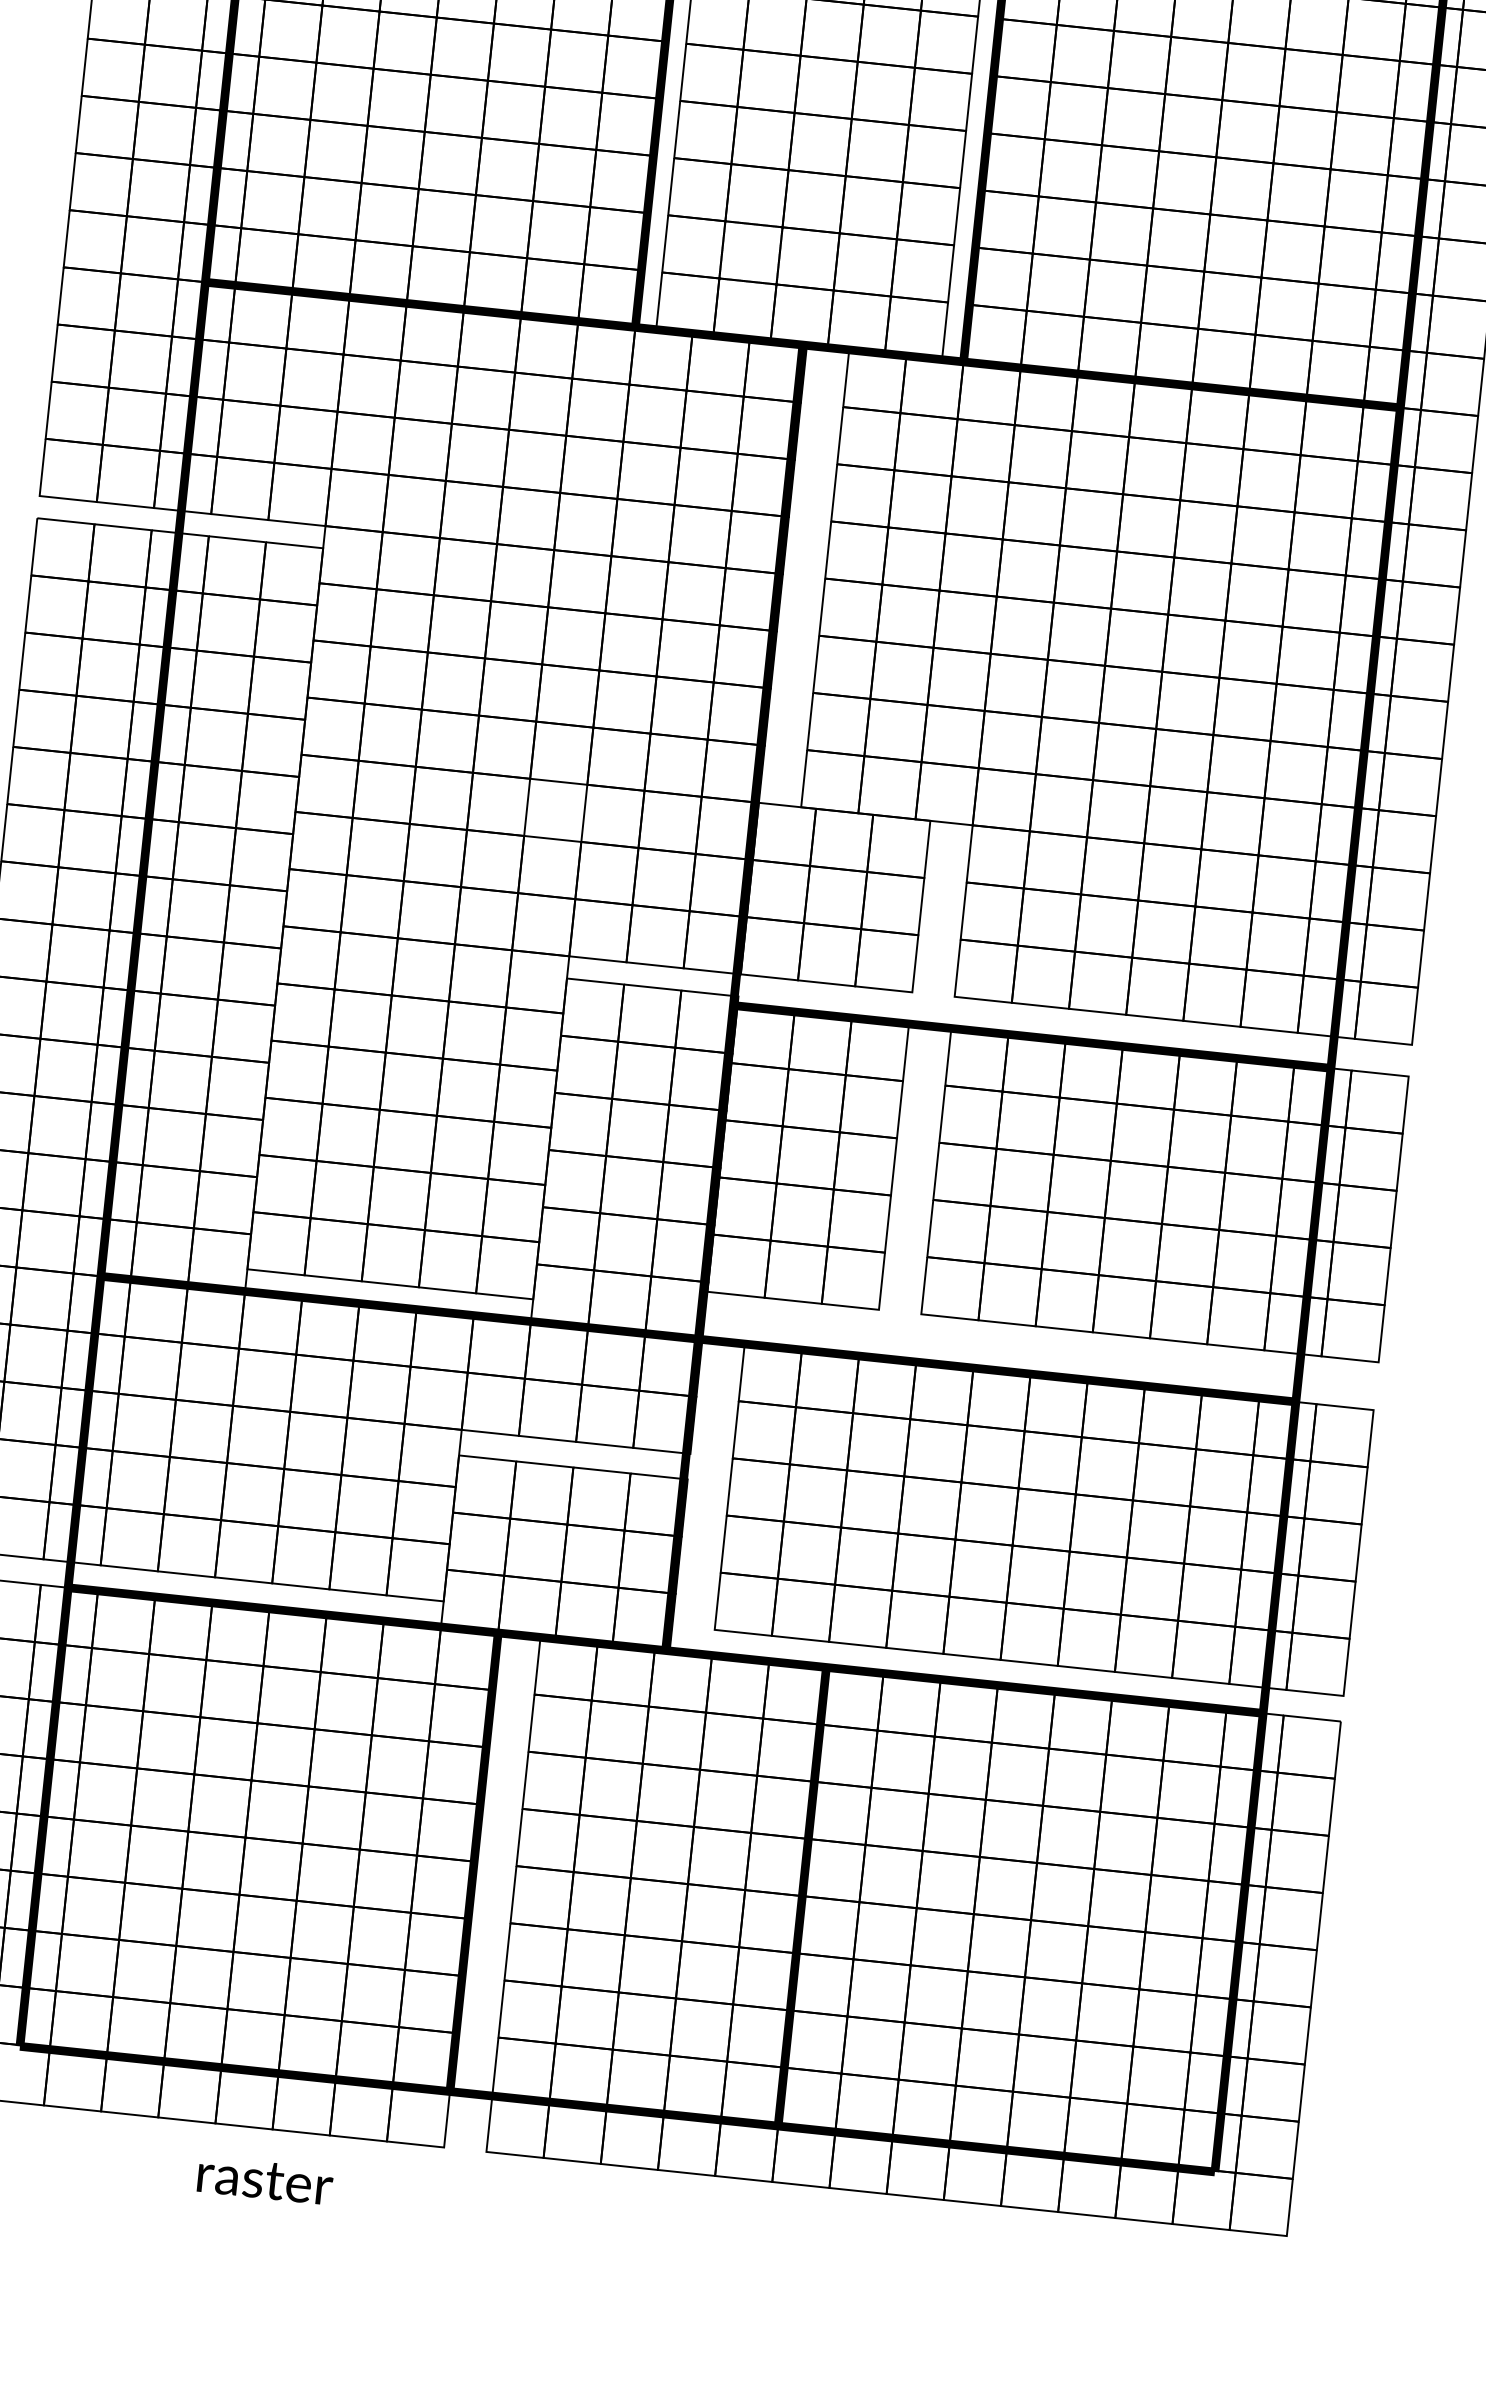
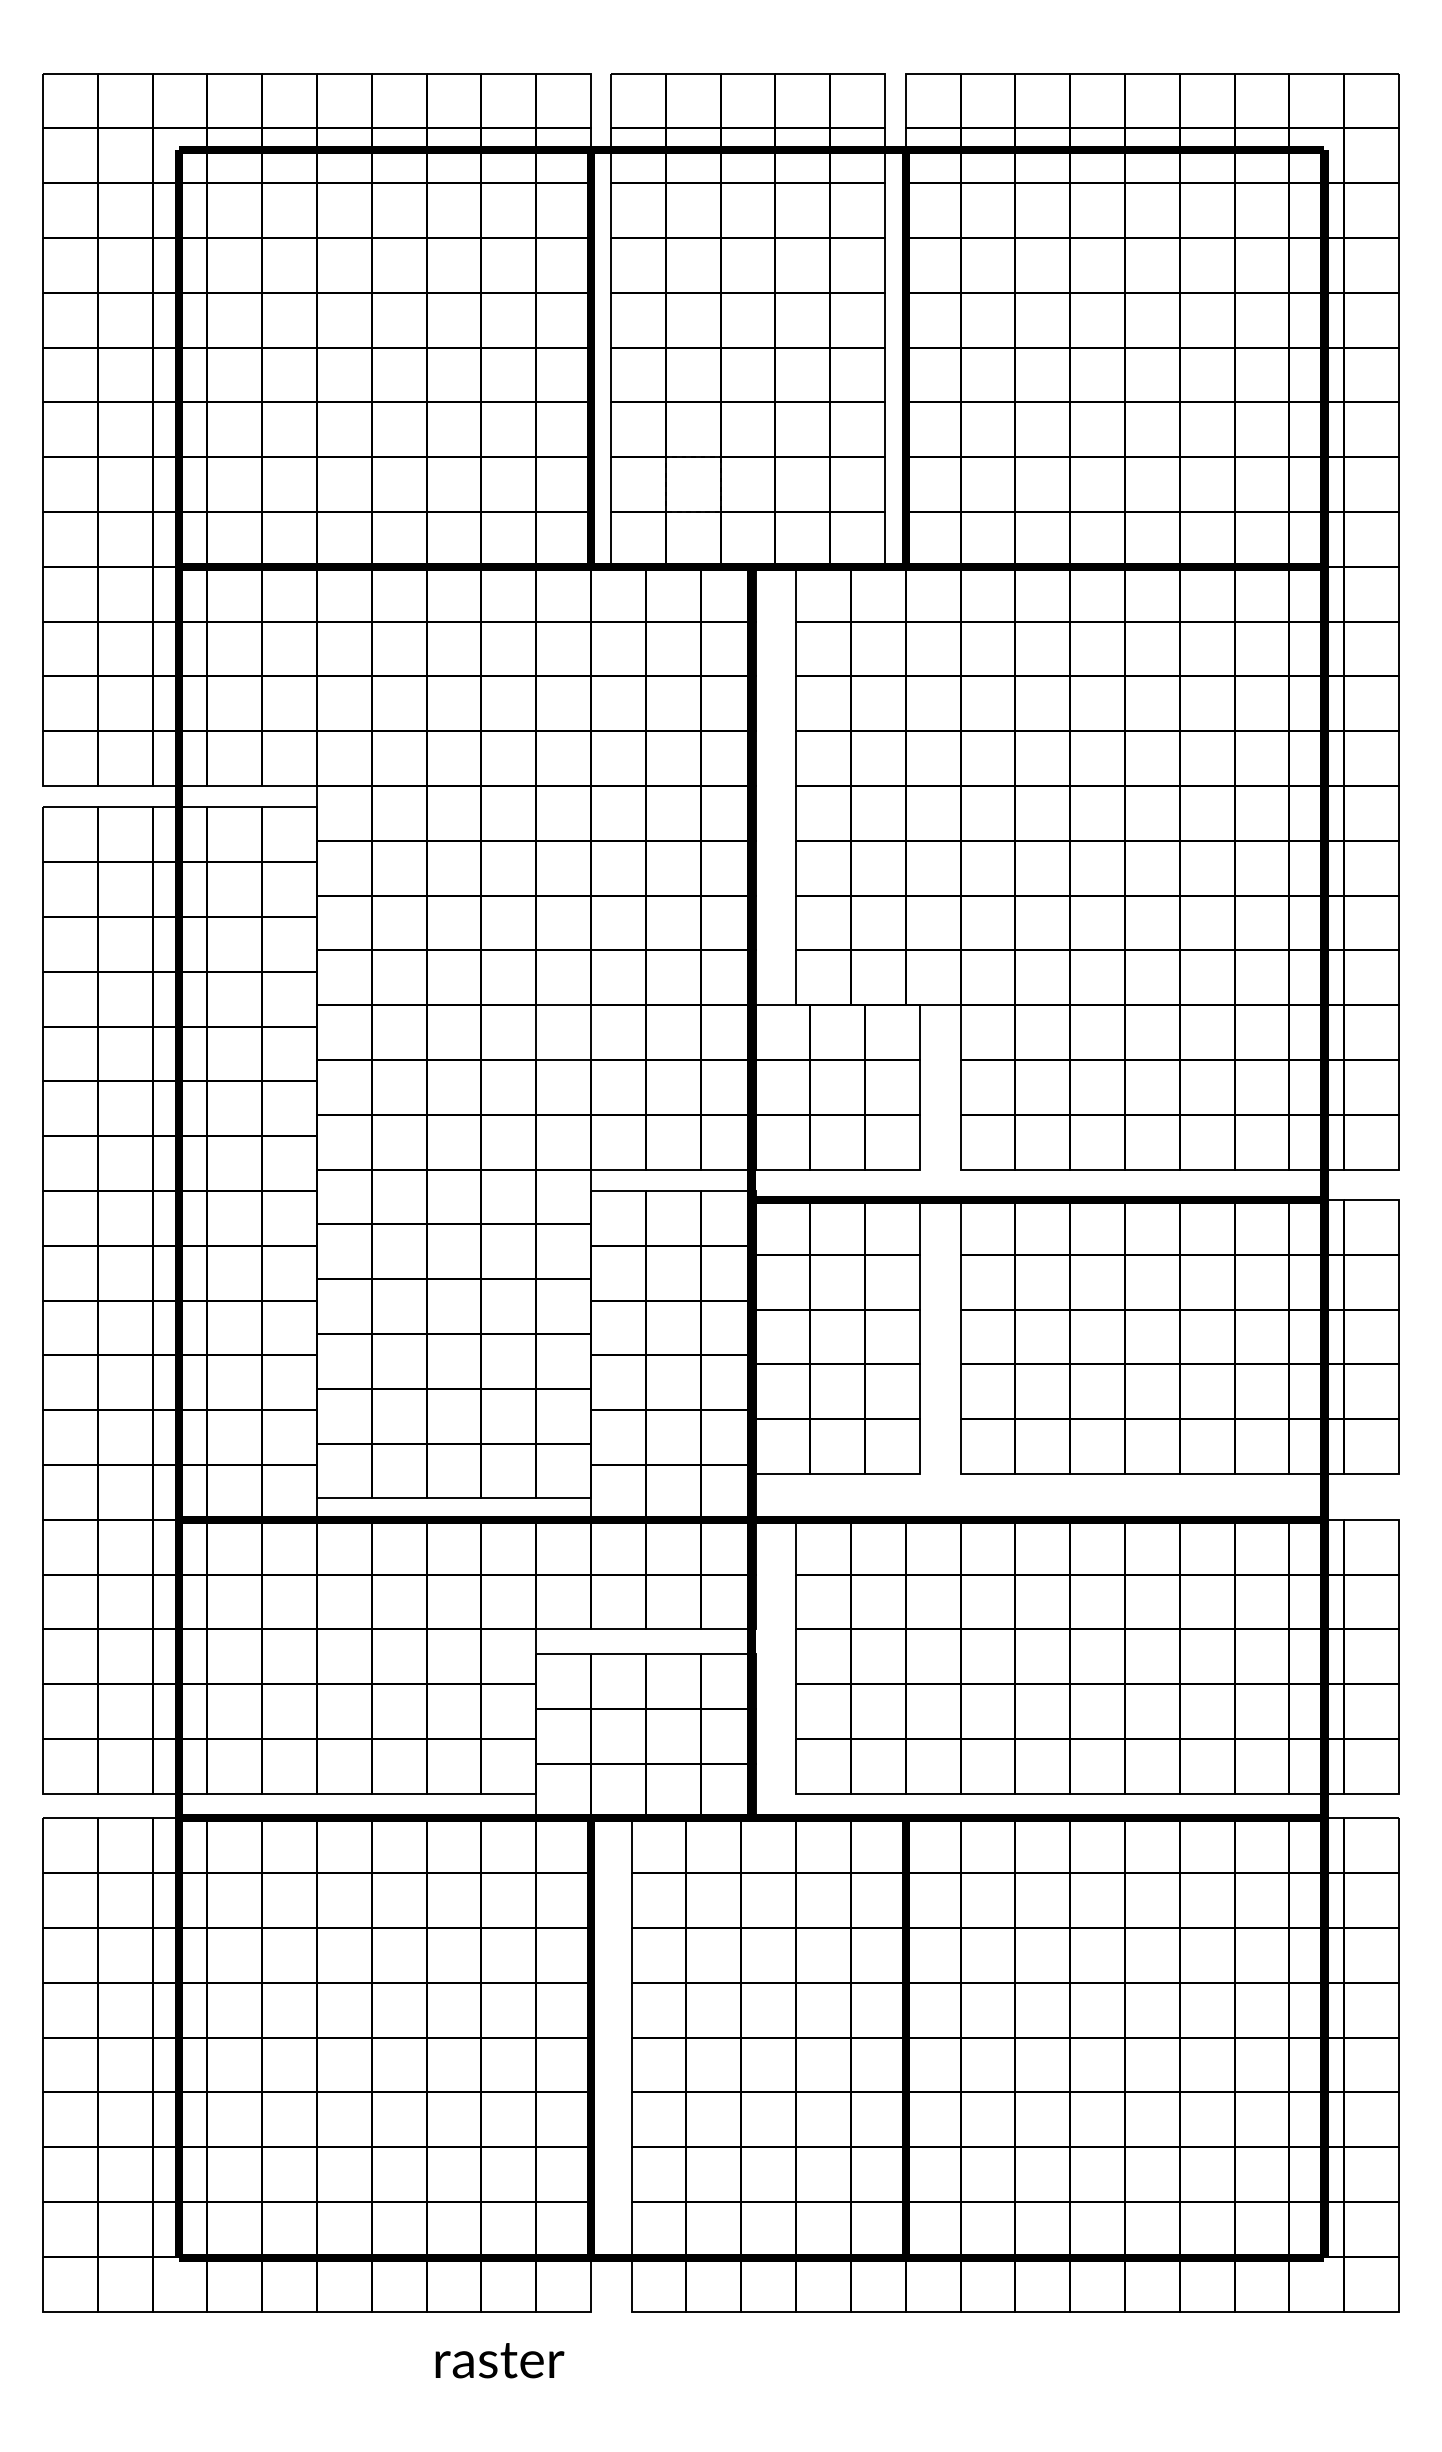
text: (264, 2180) -> (499, 2360), moved

